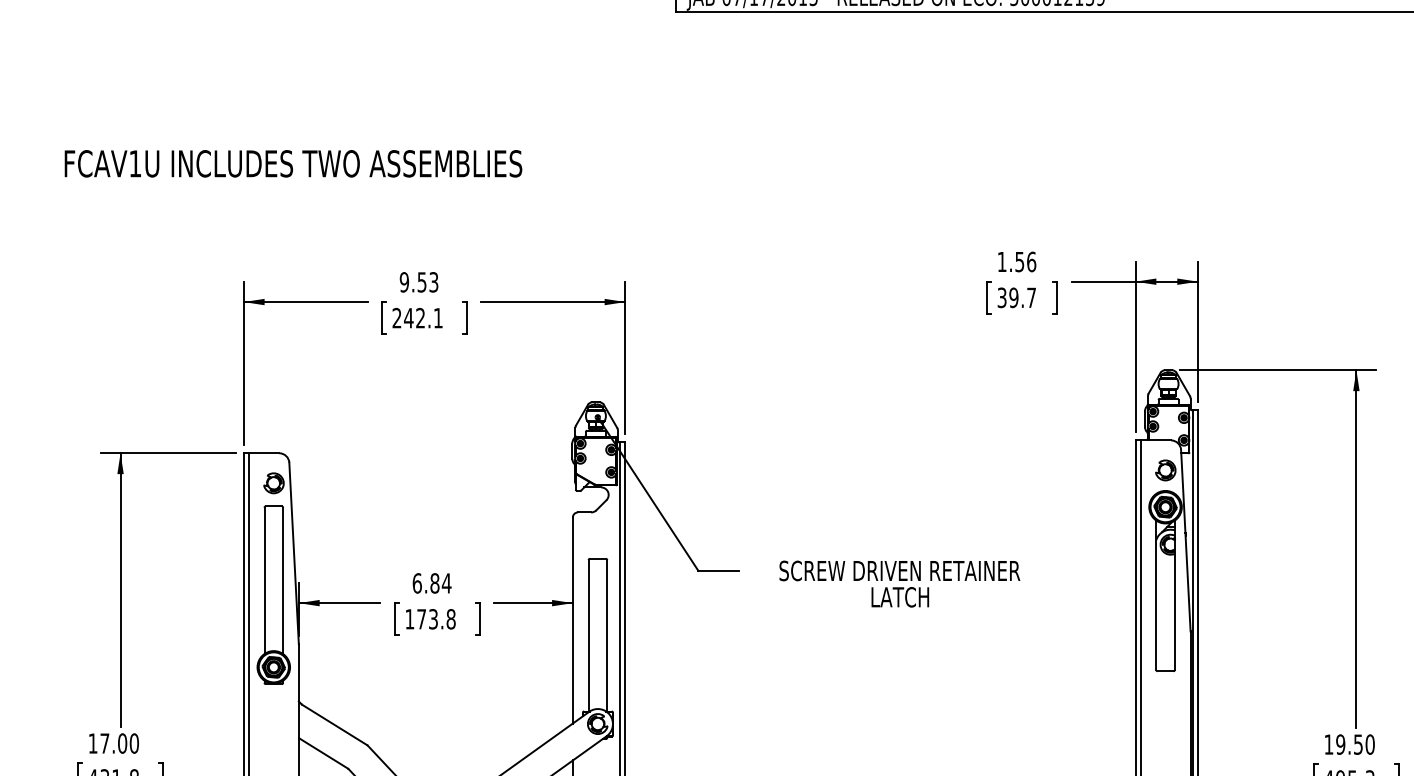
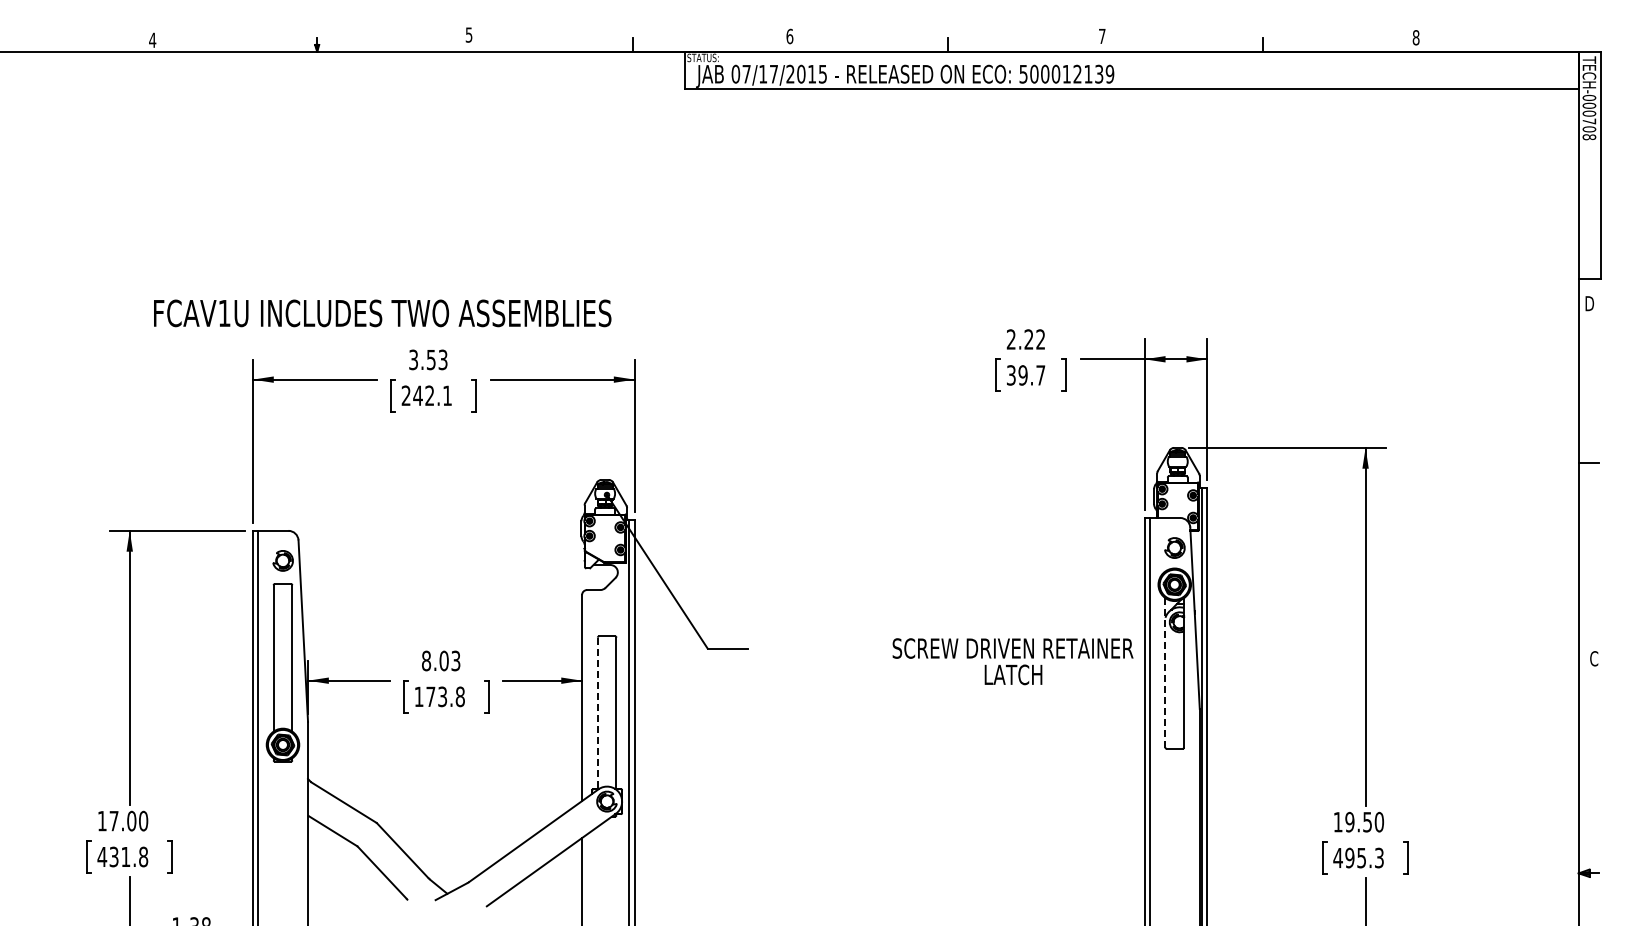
text: (293, 163) -> (382, 313), moved
text: (1016, 261) -> (1025, 339), 1.56 -> 2.22
text: (404, 281) -> (413, 359), 9.53 -> 3.53
text: (432, 582) -> (441, 660), 6.84 -> 8.03
text: (899, 583) -> (1012, 661), moved
line: (1156, 594) -> (1165, 672), solid -> dashed
line: (588, 635) -> (597, 713), solid -> dashed

